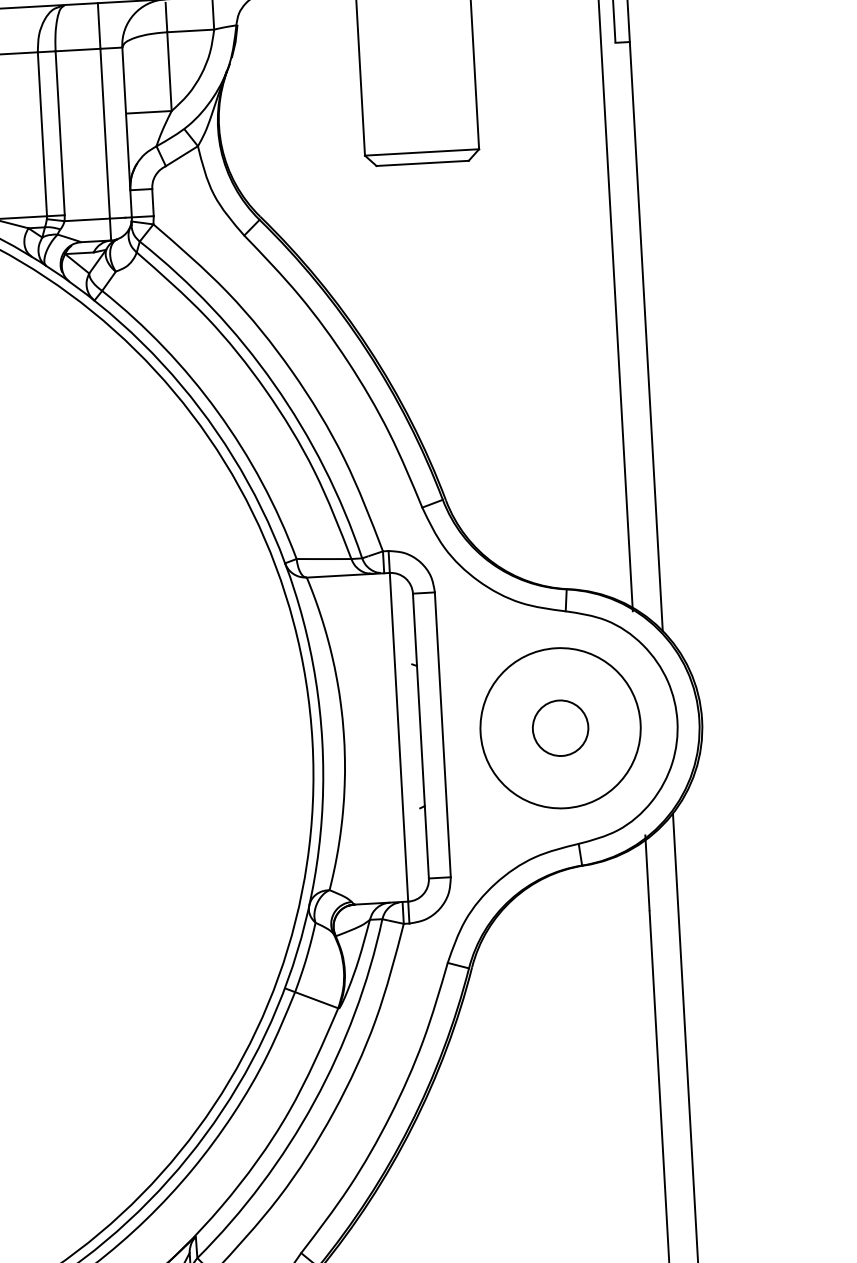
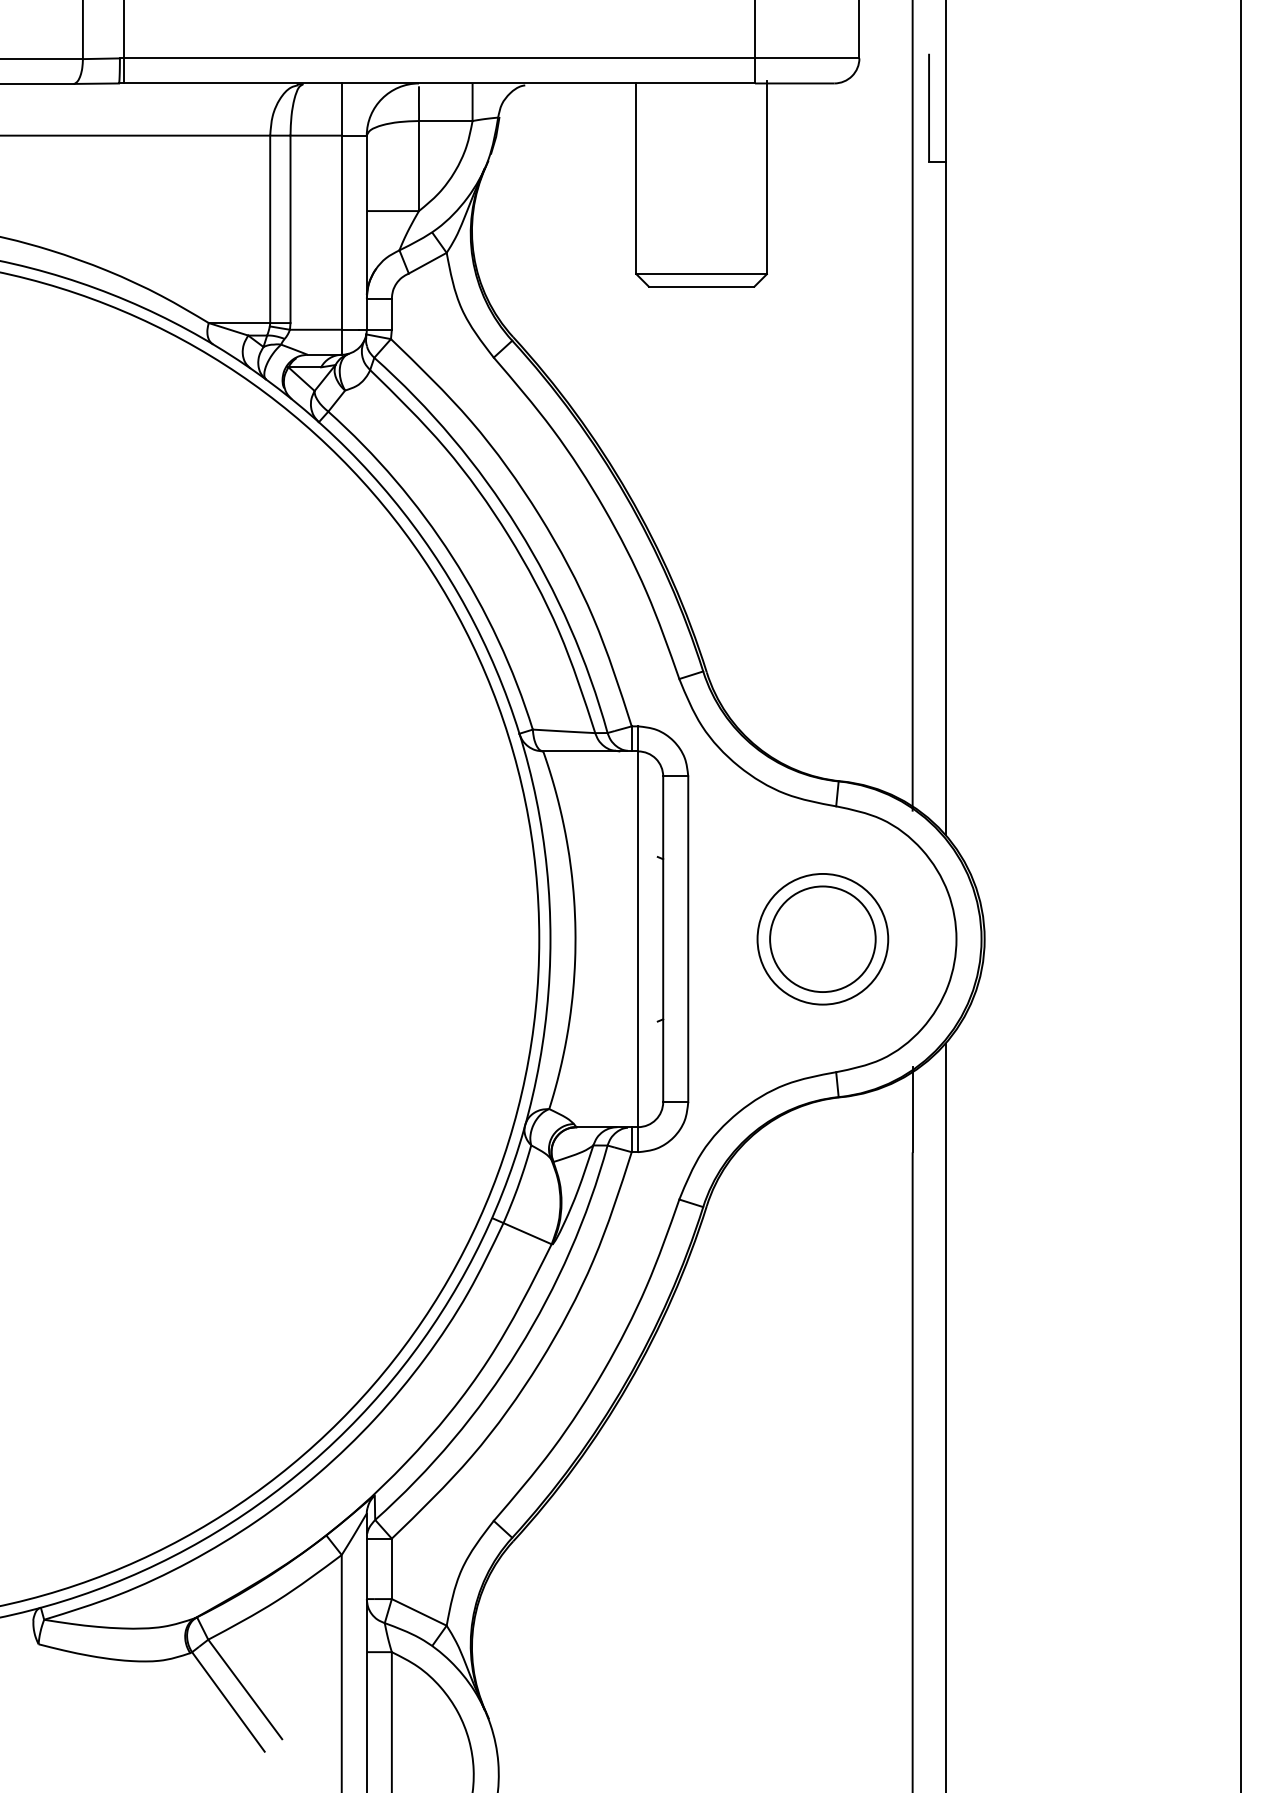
circle: (560, 727) -> (822, 938), size x0.71
circle: (560, 728) -> (822, 939), size x1.67

